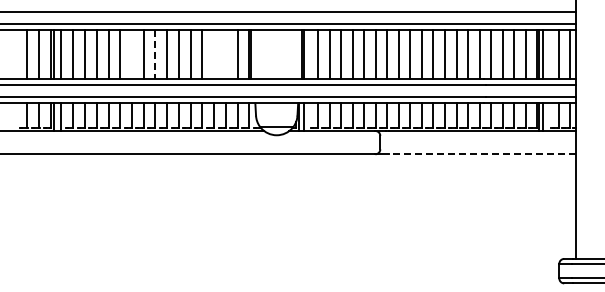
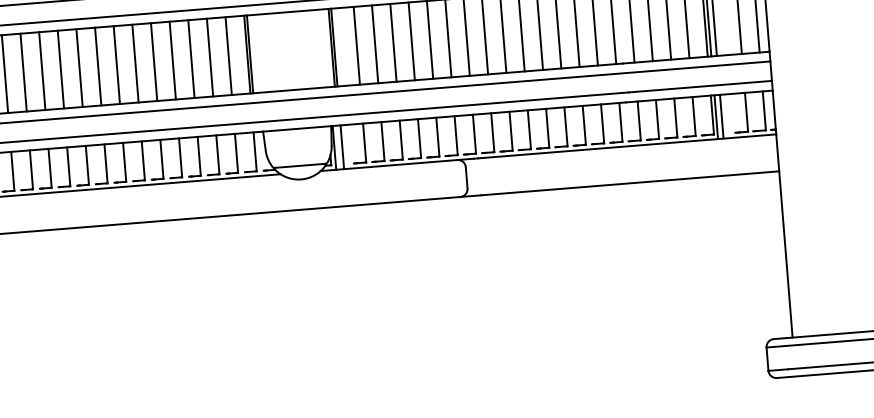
line: (132, 54) -> (61, 69), added
line: (214, 54) -> (191, 59), added
line: (225, 54) -> (209, 57), added
line: (155, 55) -> (98, 68), dashed -> solid
line: (482, 154) -> (630, 183), dashed -> solid

